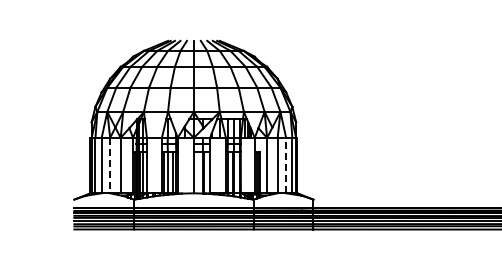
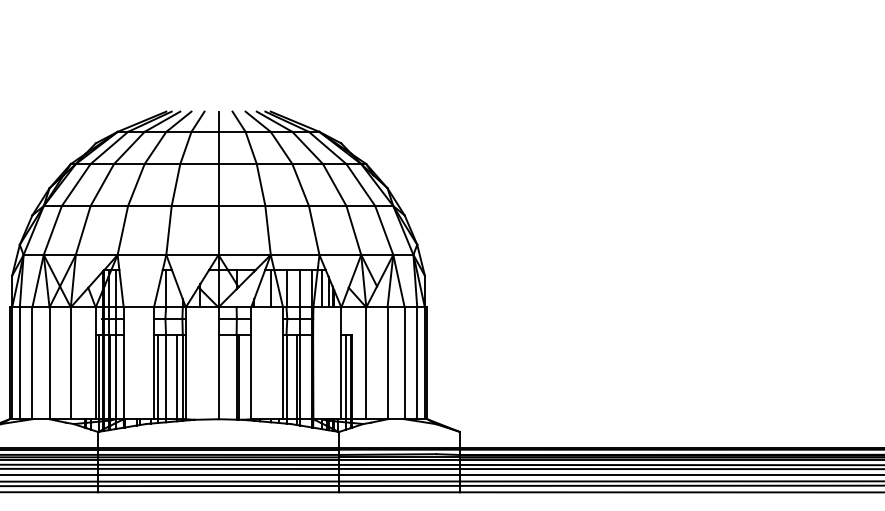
line: (110, 165) -> (50, 363), dashed -> solid
line: (286, 165) -> (405, 363), dashed -> solid

